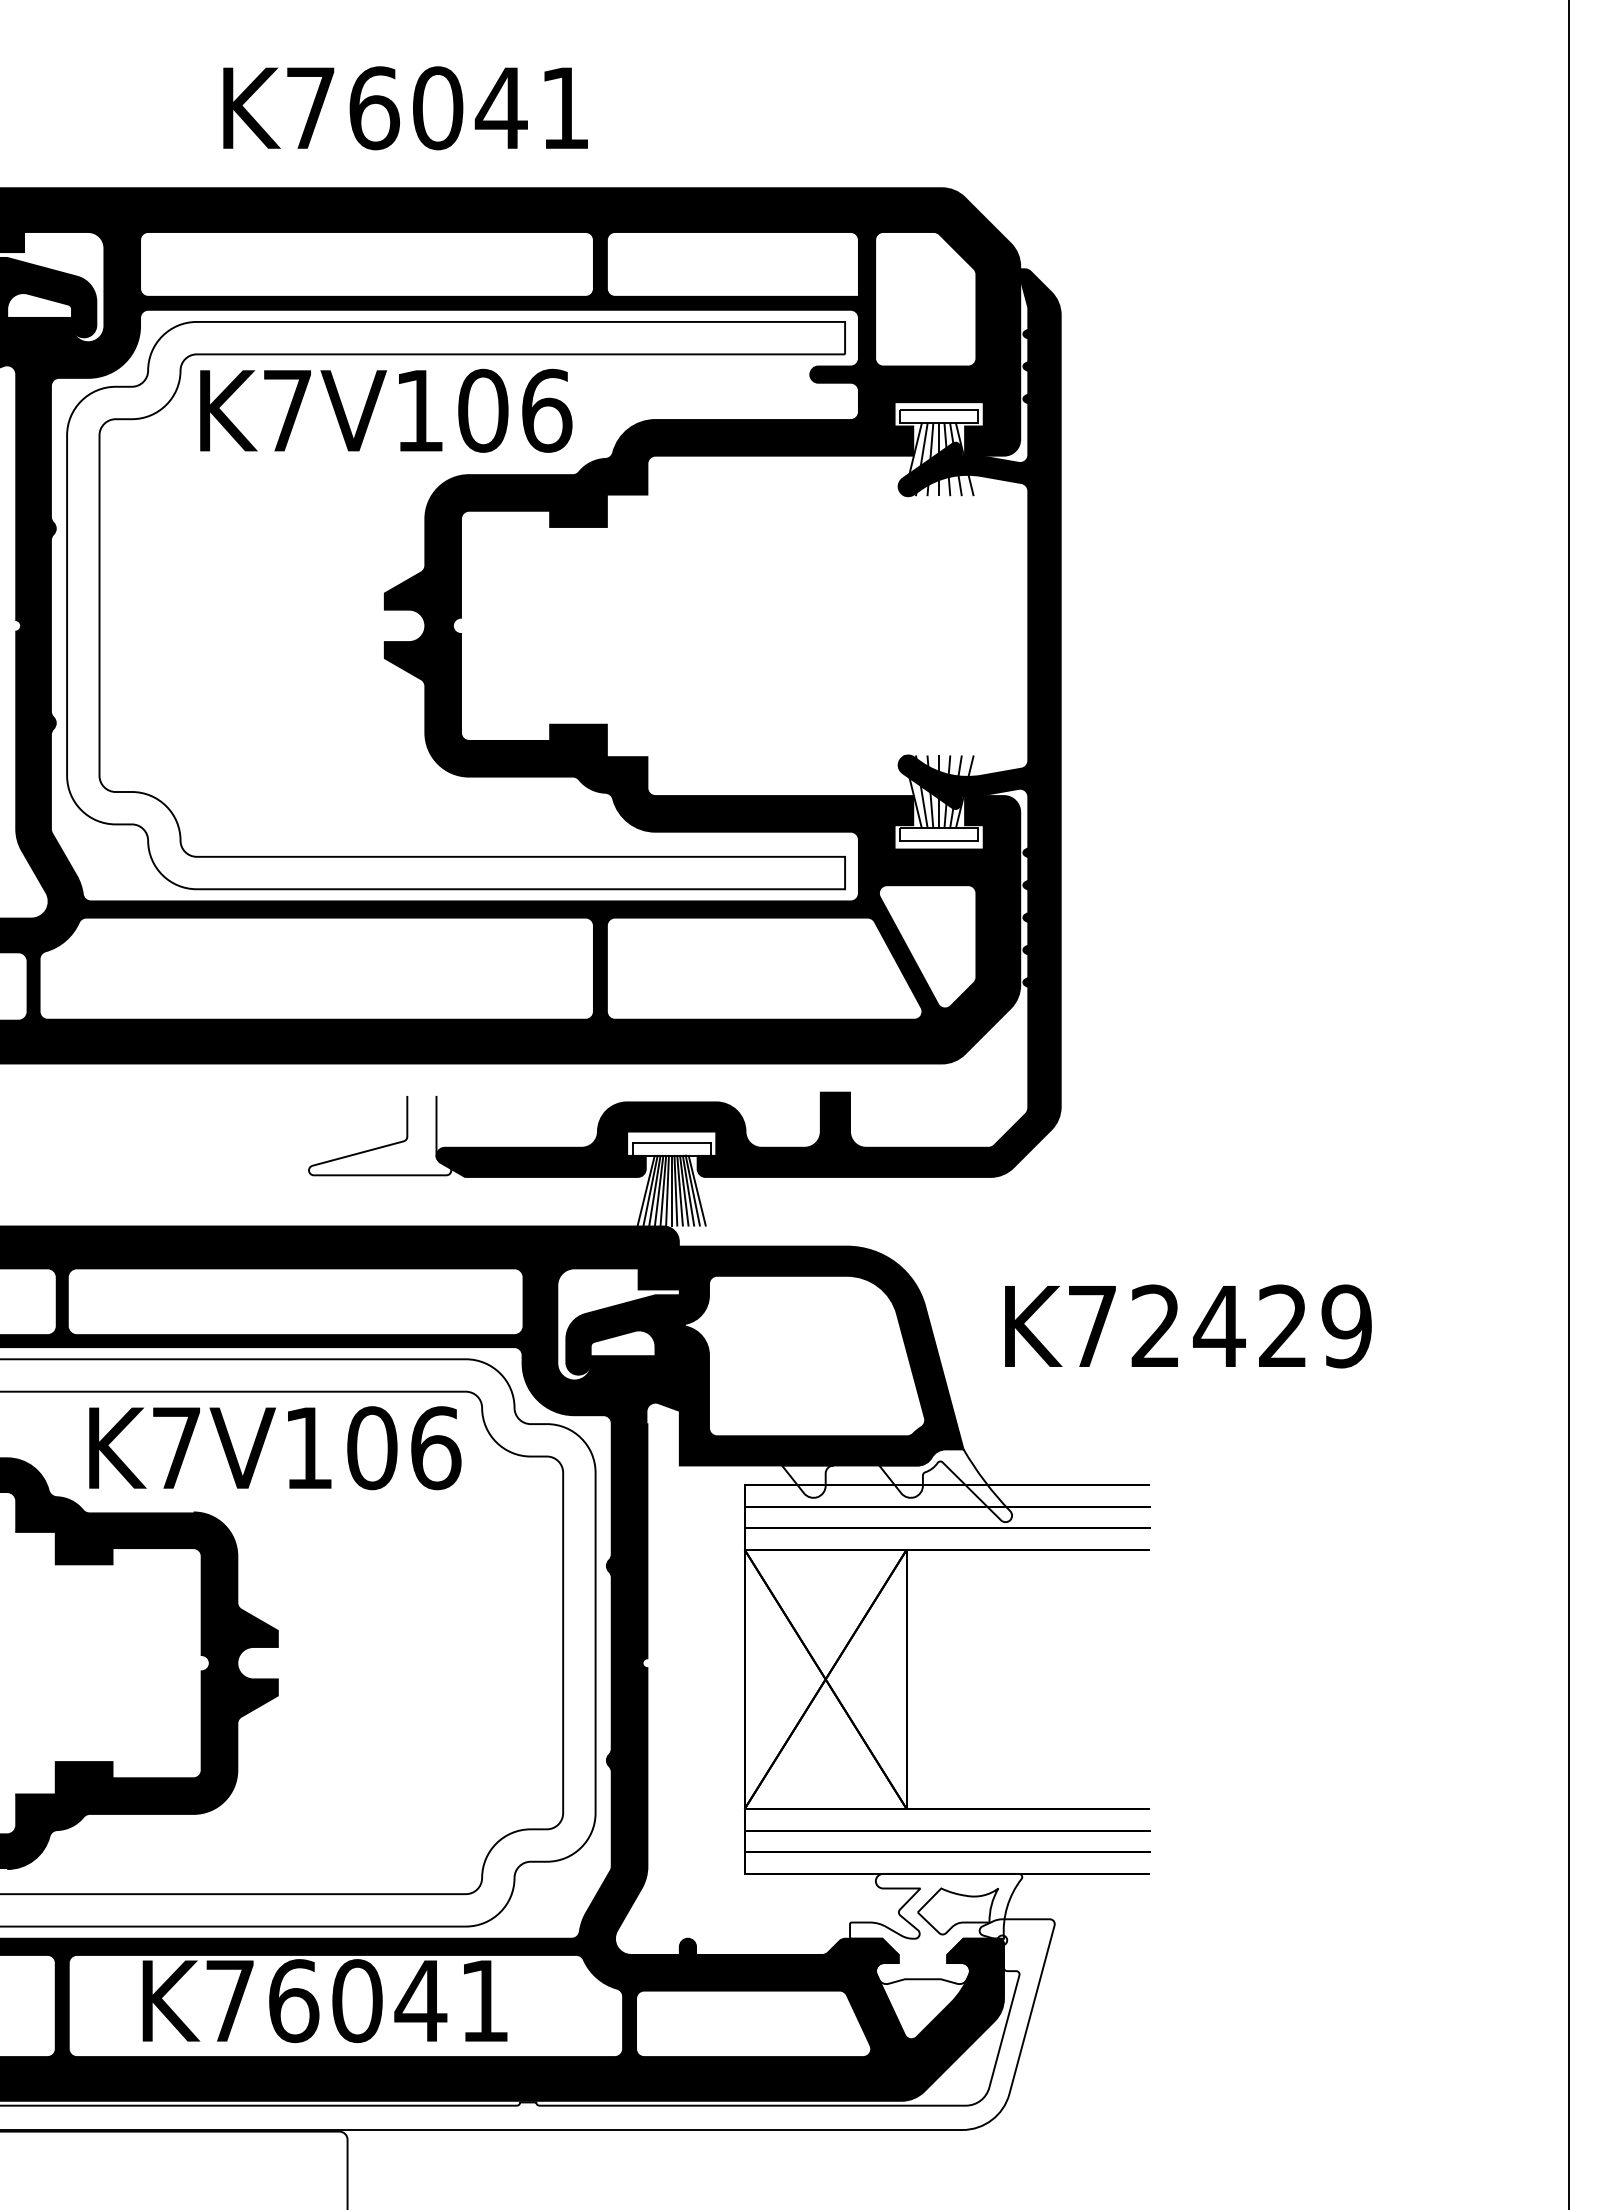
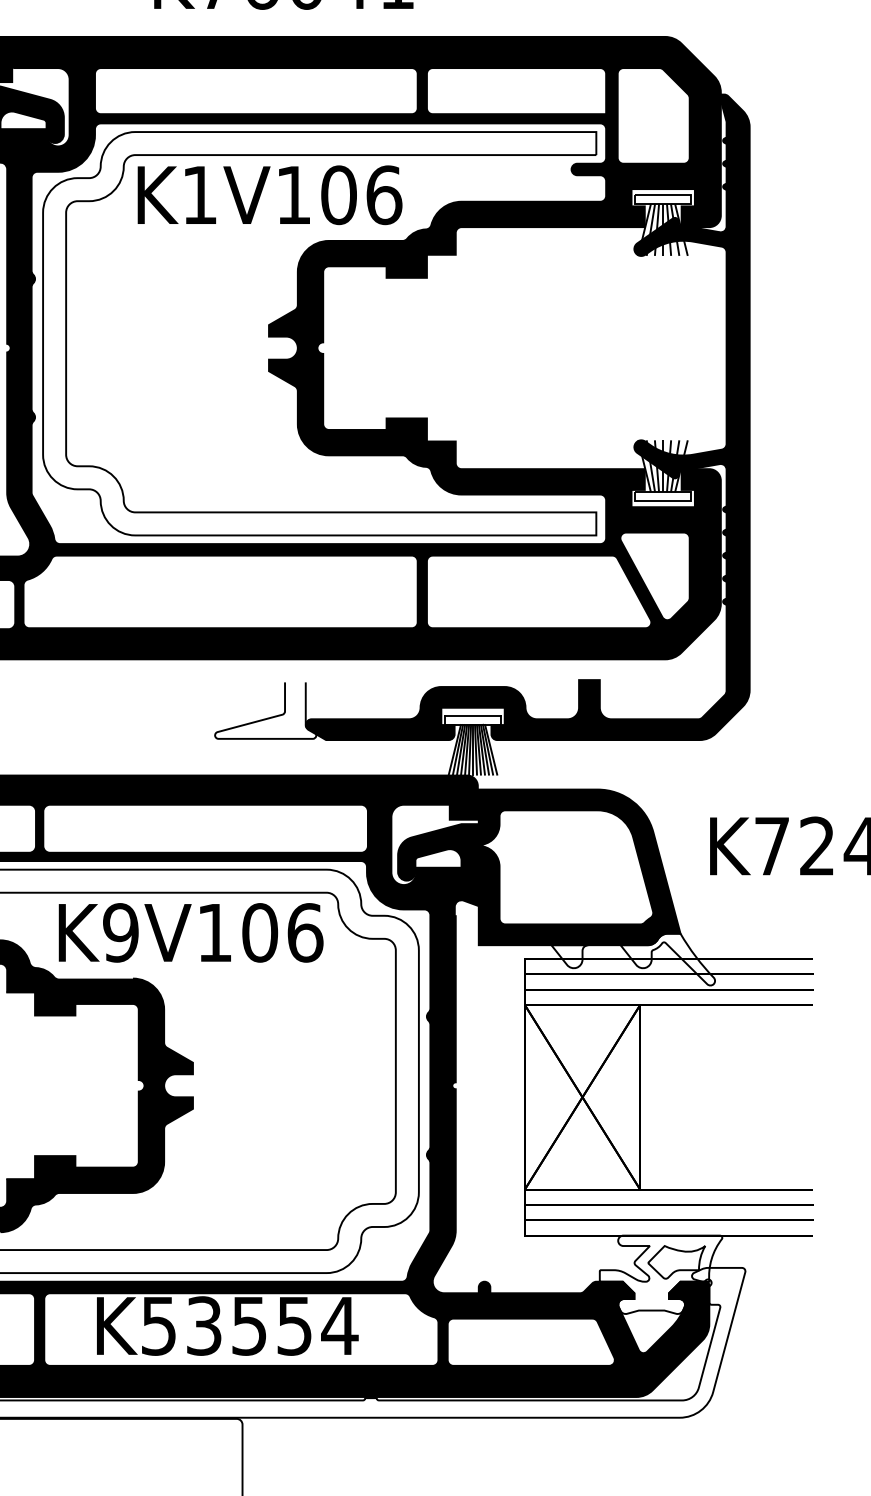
text: (287, 410) -> (199, 195), K7V106 -> K1V106
text: (176, 1448) -> (120, 933), K7V106 -> K9V106
text: (358, 2001) -> (250, 1326), K76041 -> K53554

